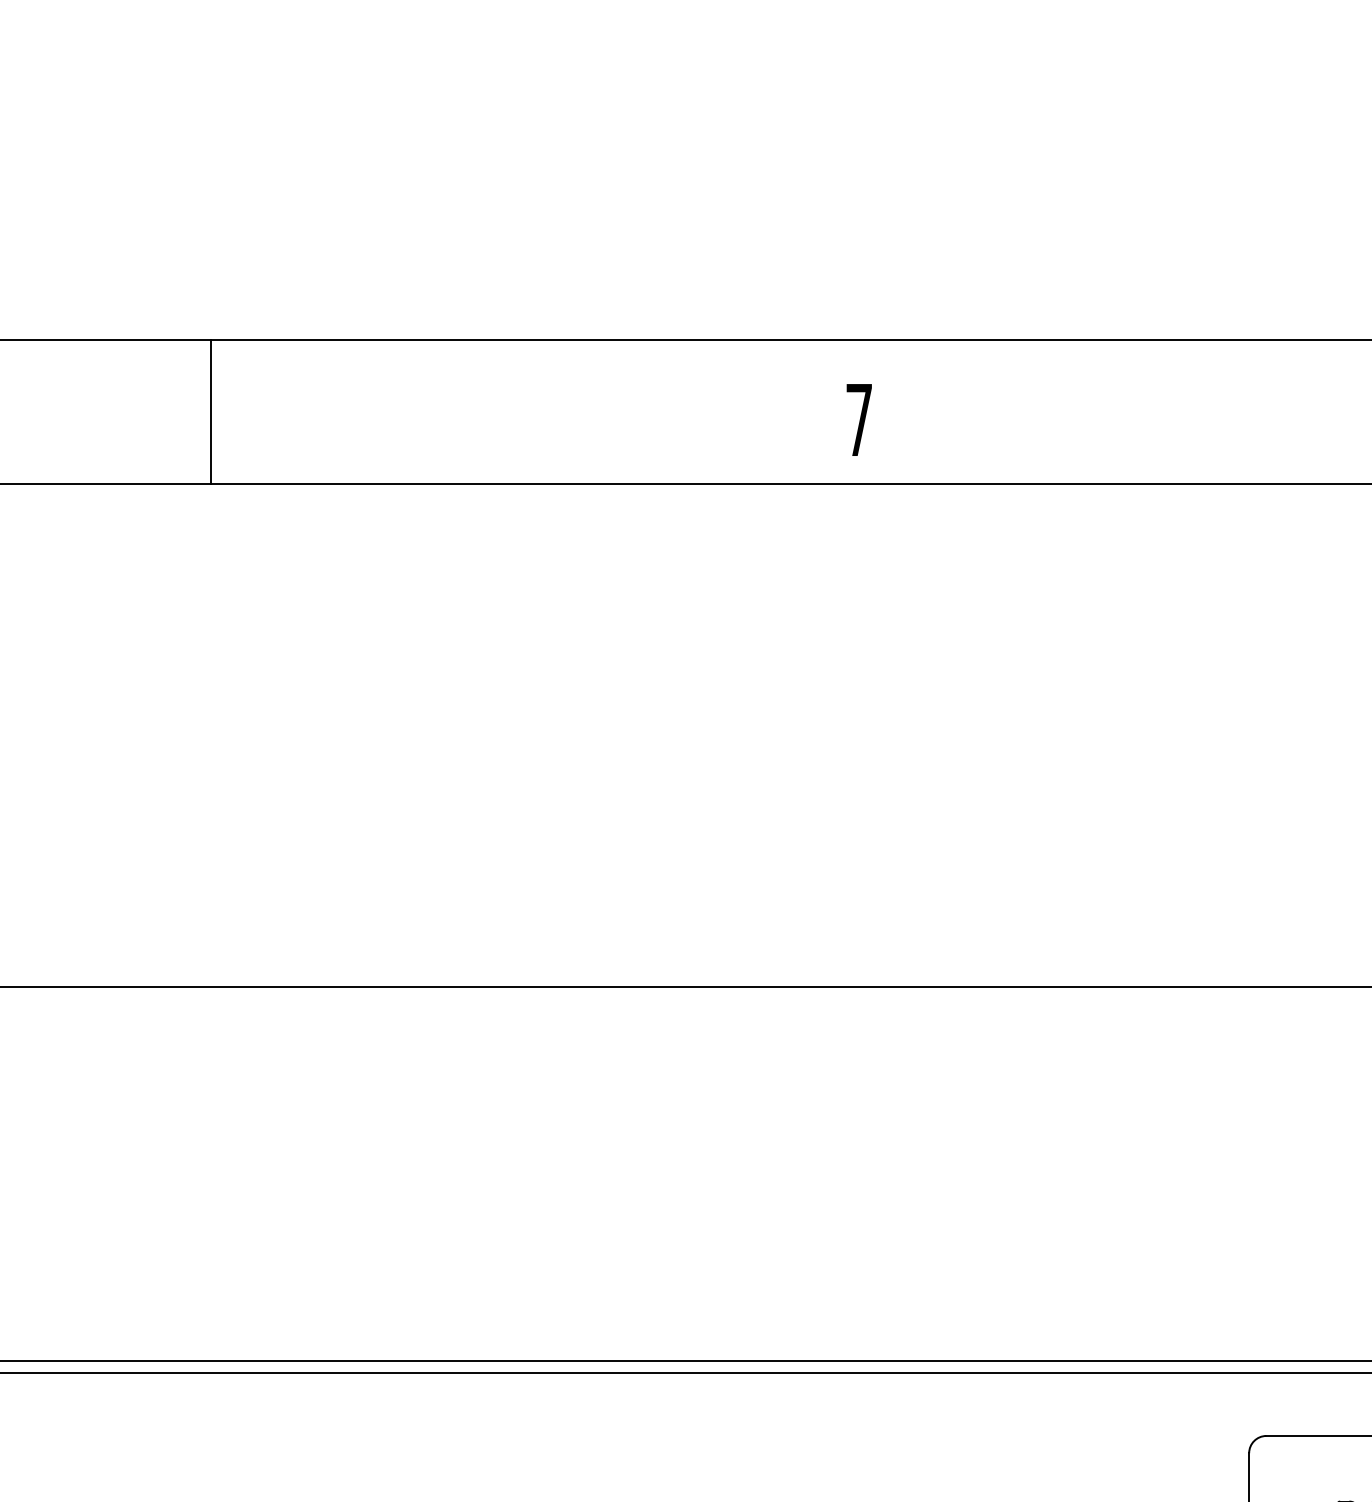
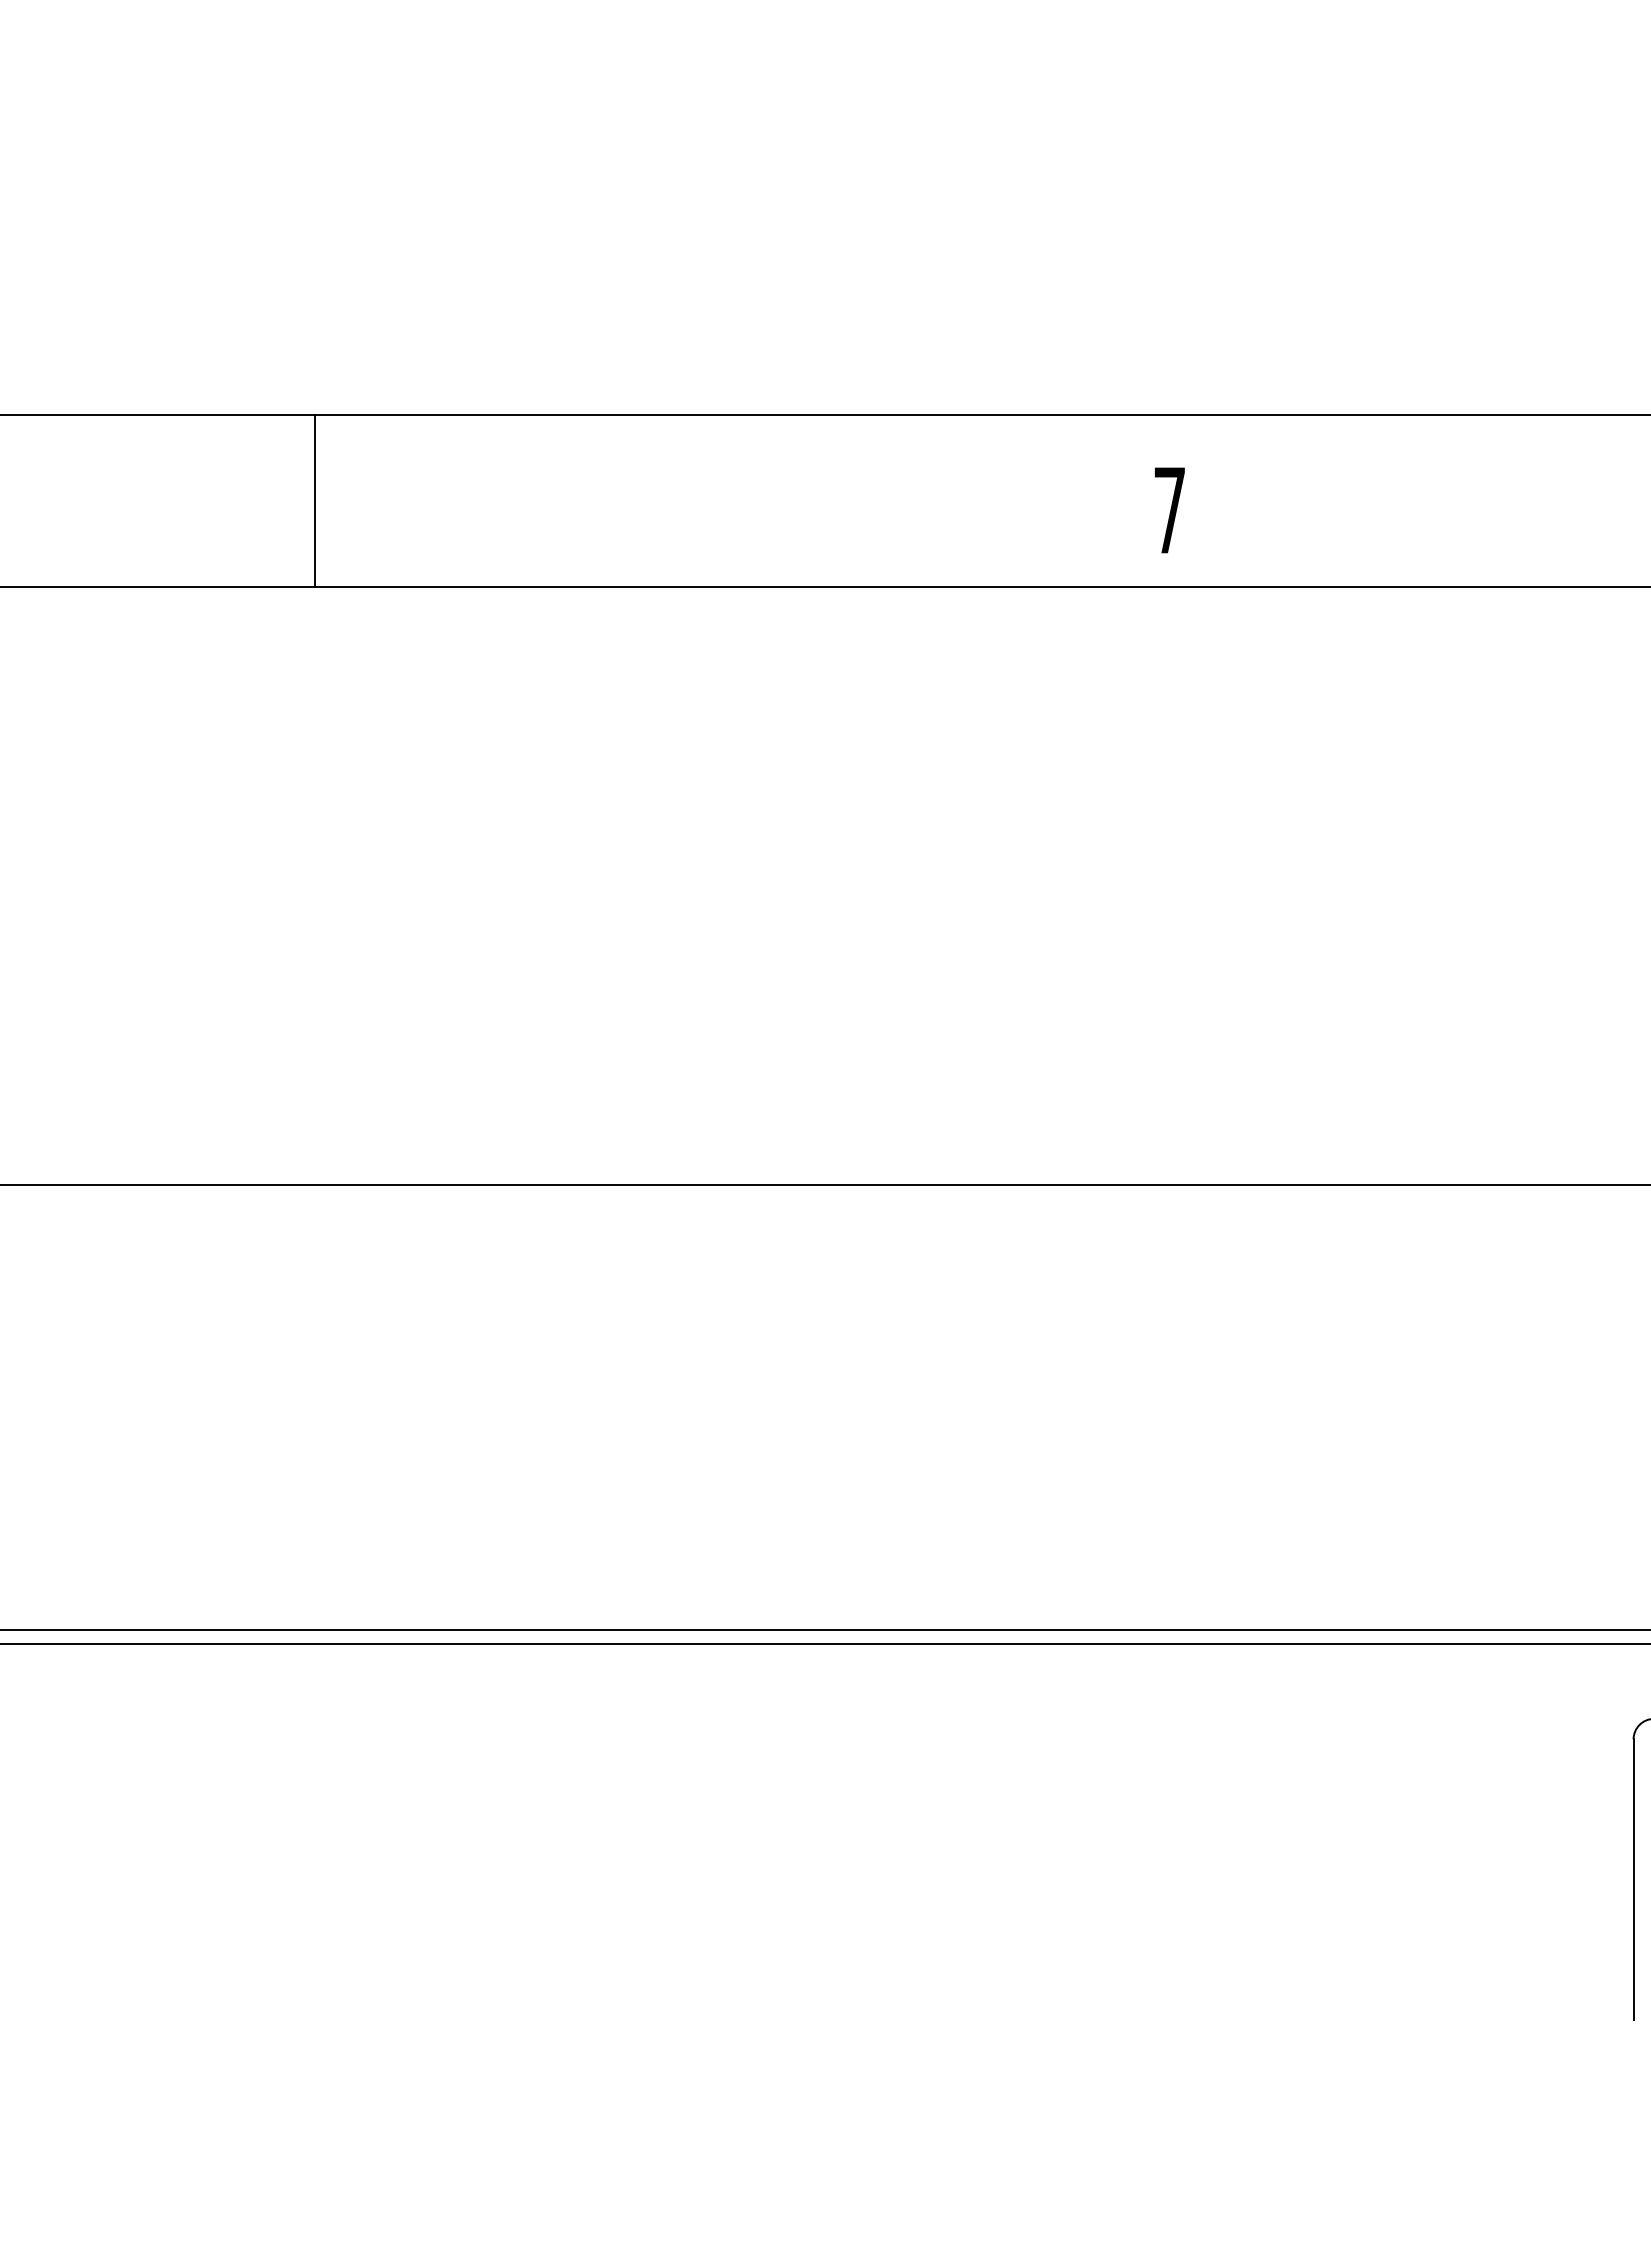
line: (210, 411) -> (314, 500), moved

